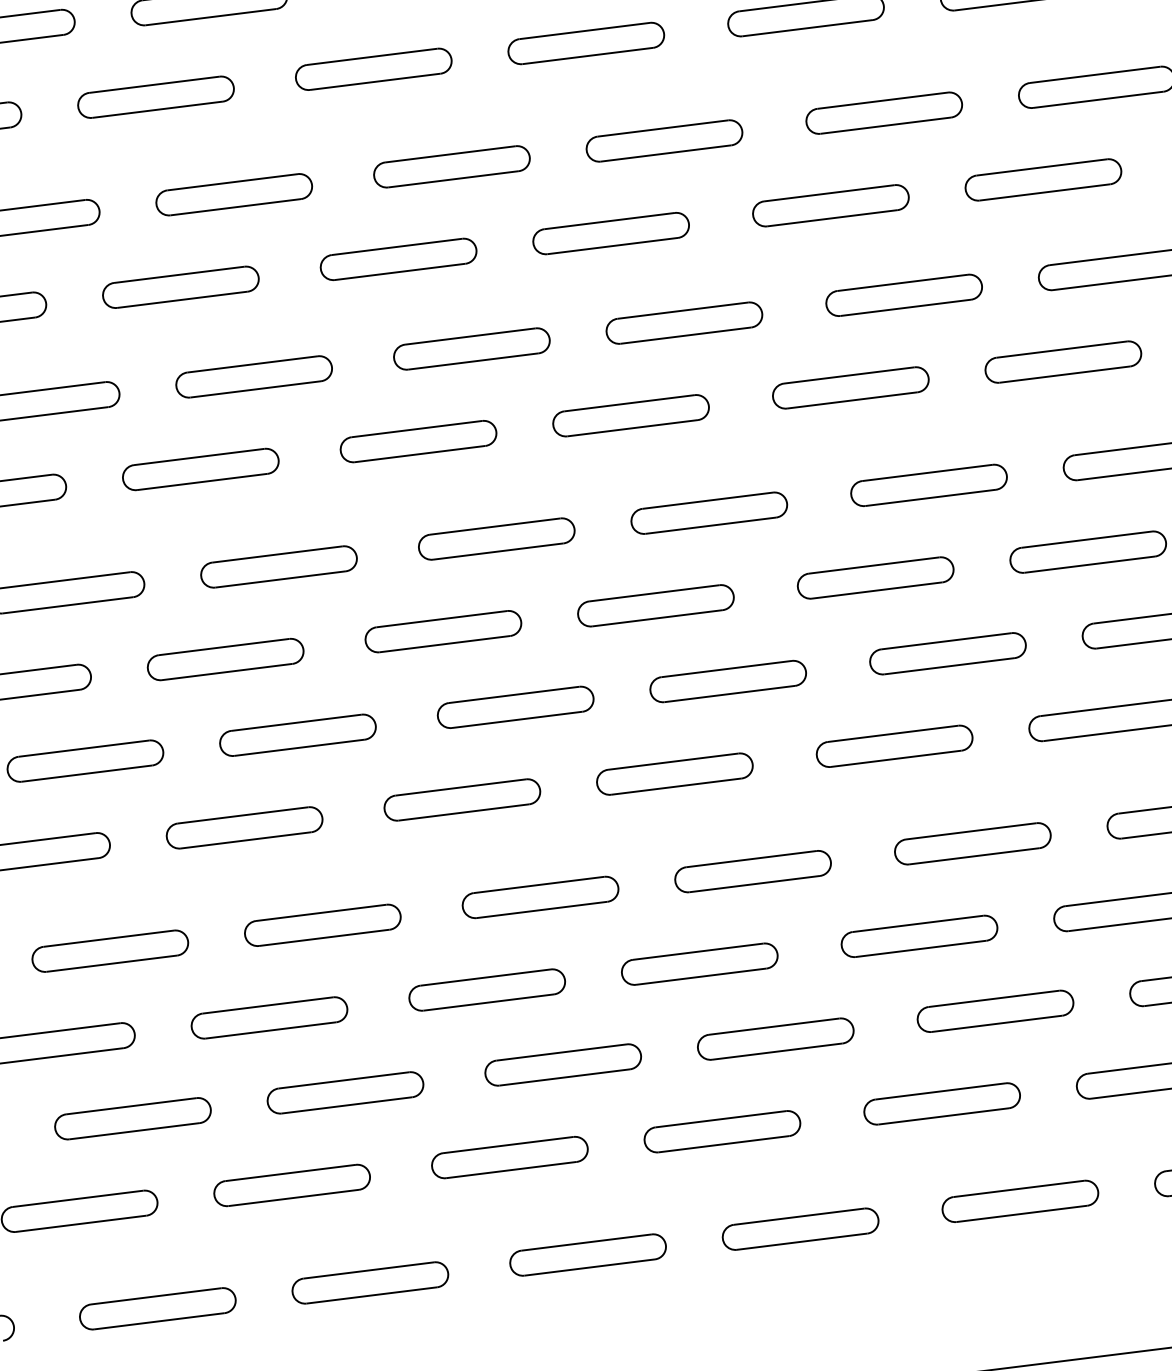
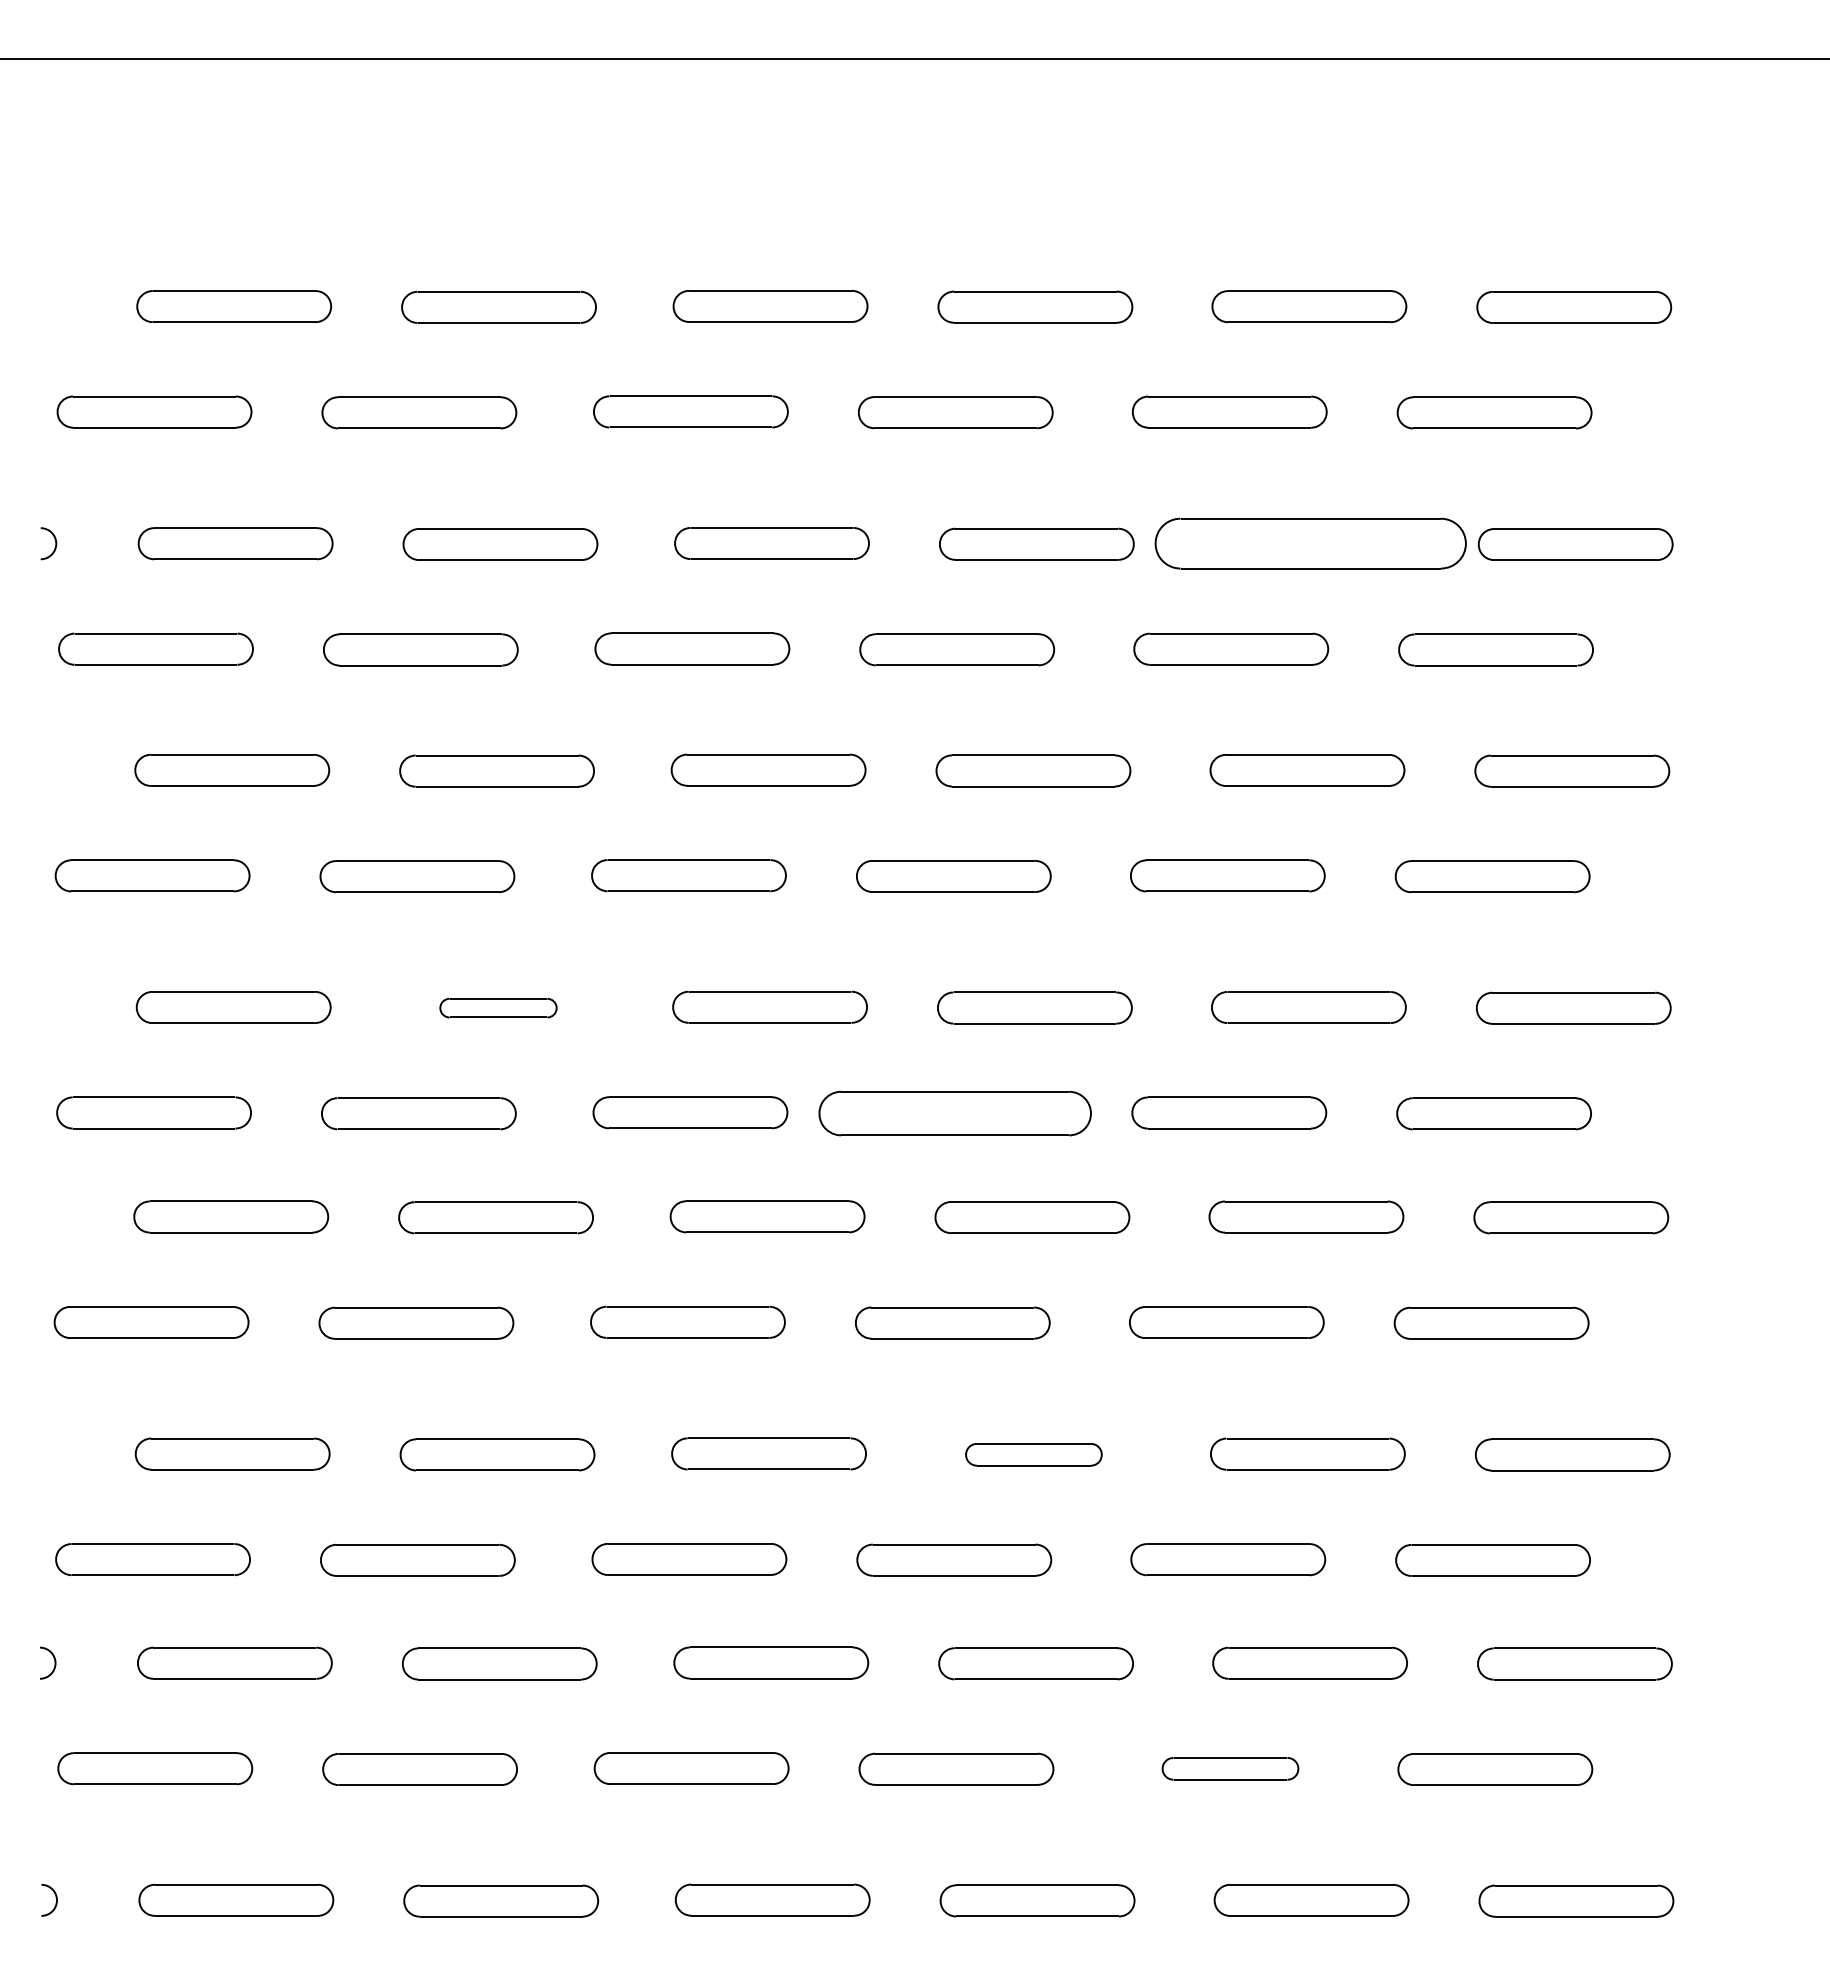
part: (883, 113) -> (1310, 543), size x1.6
part: (278, 566) -> (498, 1007), size x0.6
part: (656, 605) -> (955, 1113), size x1.4
part: (752, 871) -> (1033, 1454), size x0.7
part: (942, 1103) -> (1230, 1768), size x0.7

